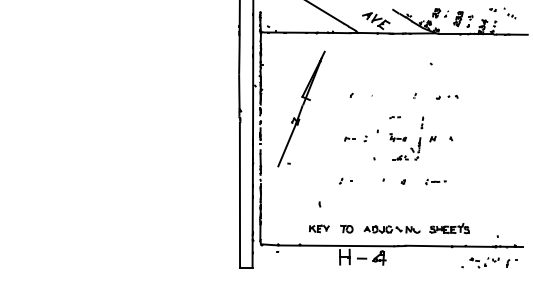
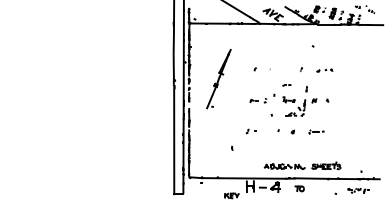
part: (301, 108) -> (218, 78), size x0.7
part: (422, 122) -> (306, 88), size x0.6
part: (319, 228) -> (231, 195), moved
part: (346, 228) -> (299, 188), moved
part: (493, 262) -> (358, 190), size x0.6

